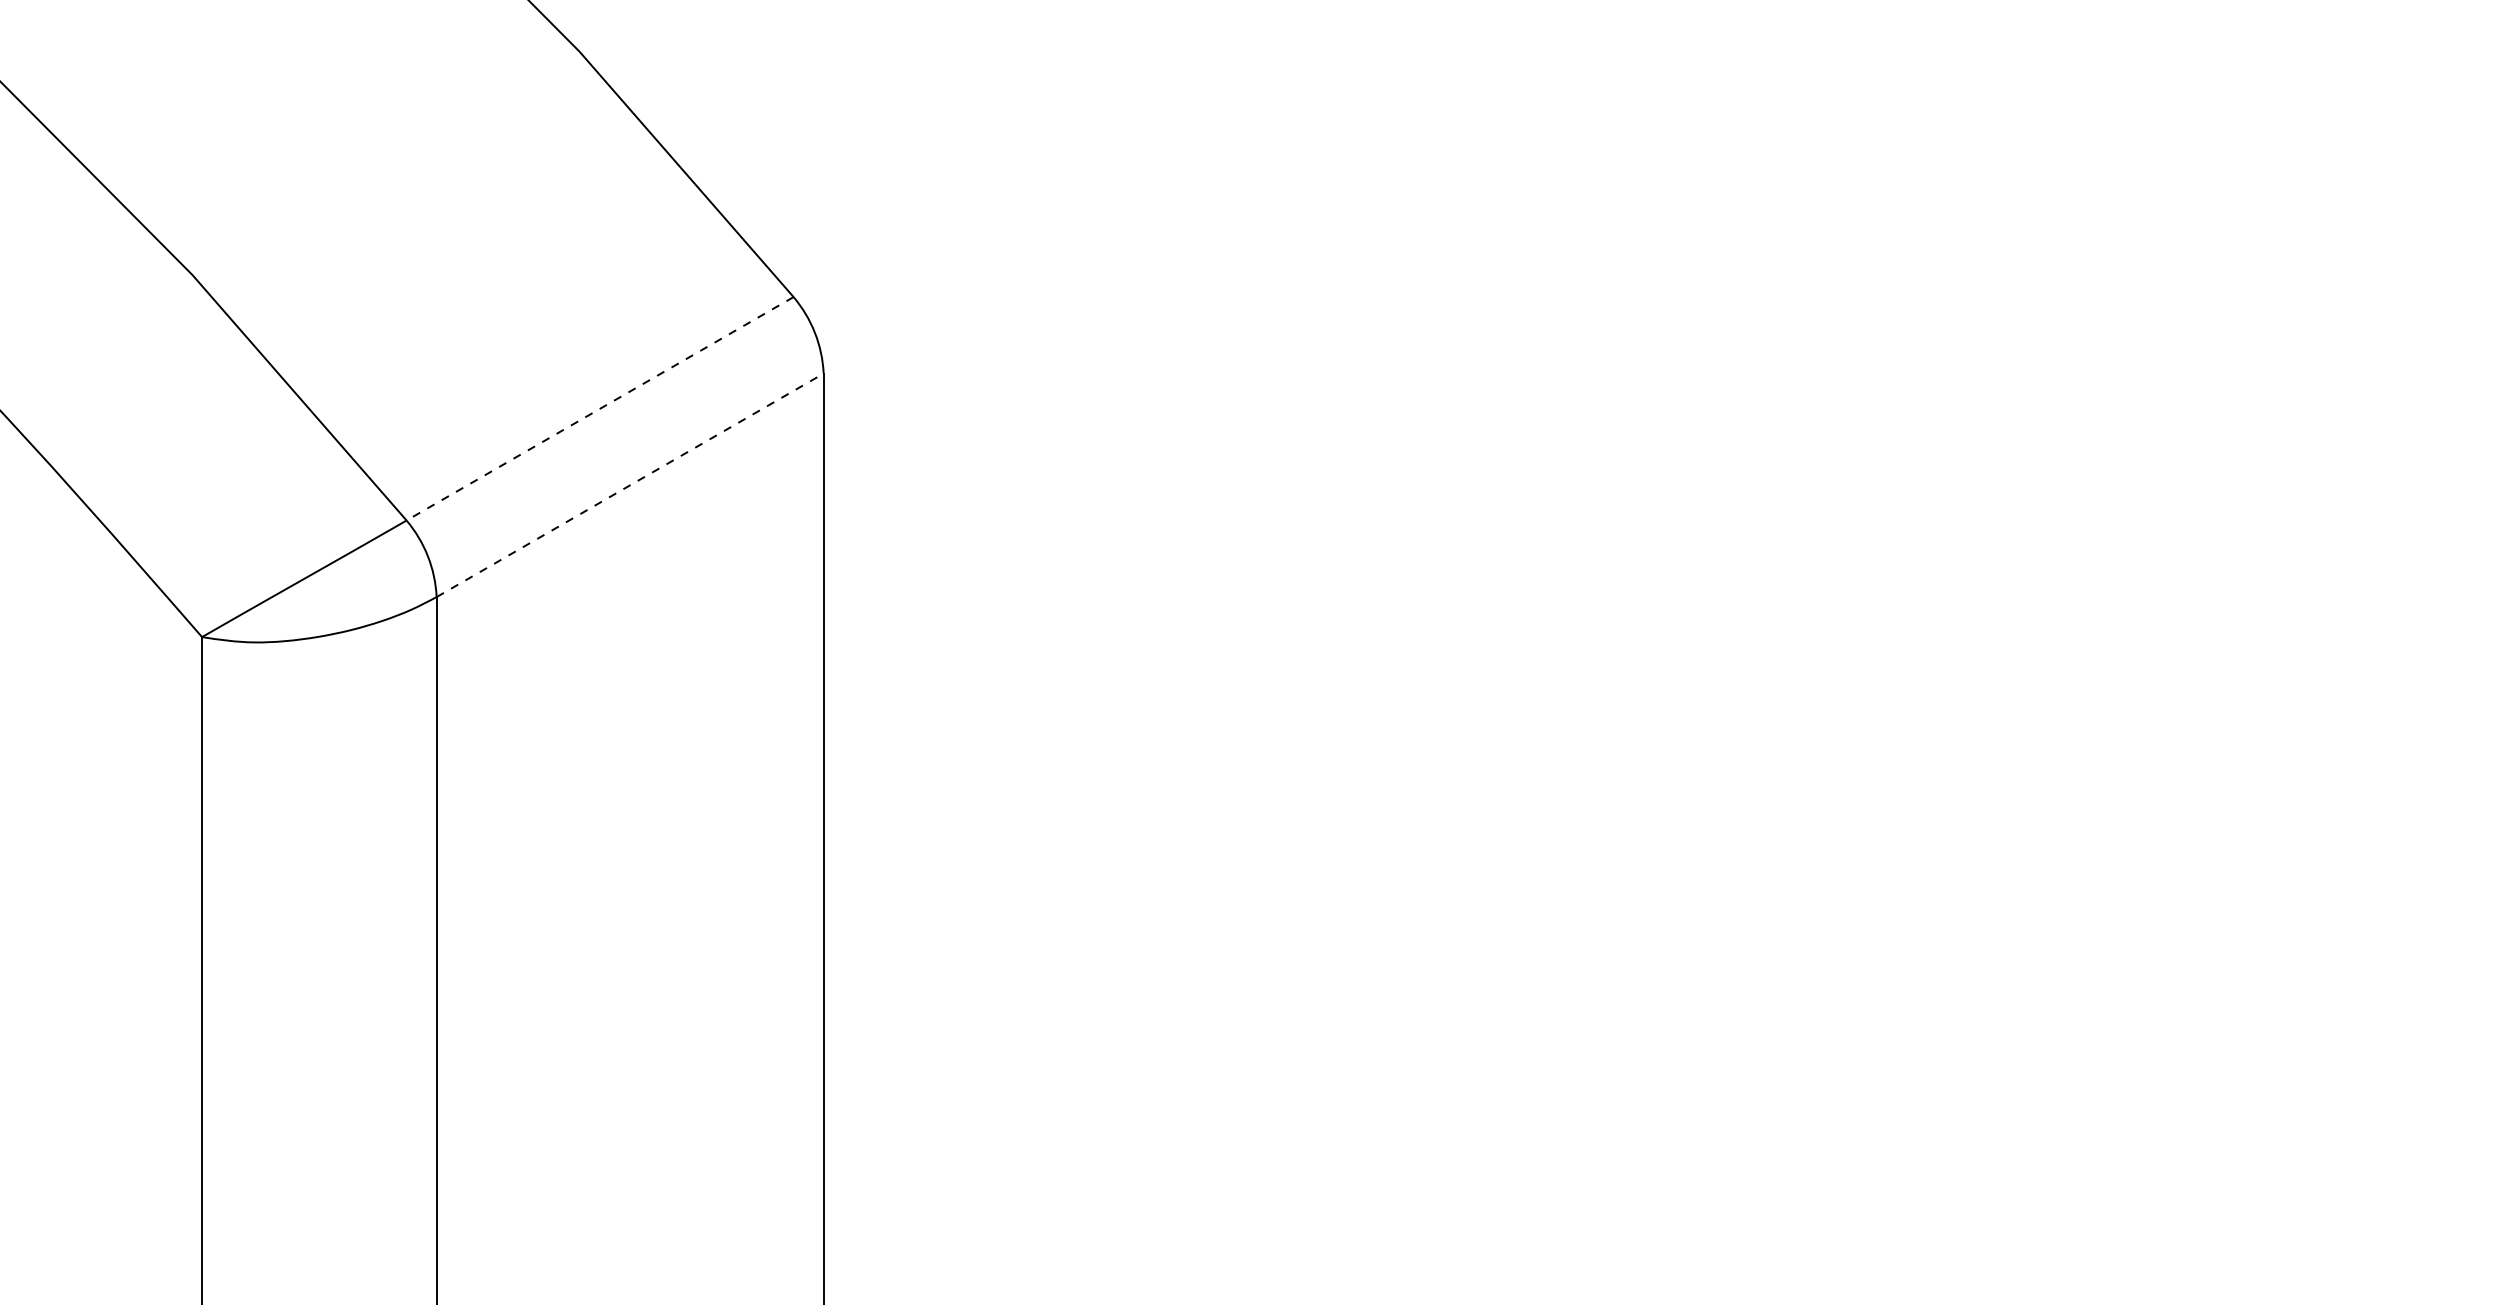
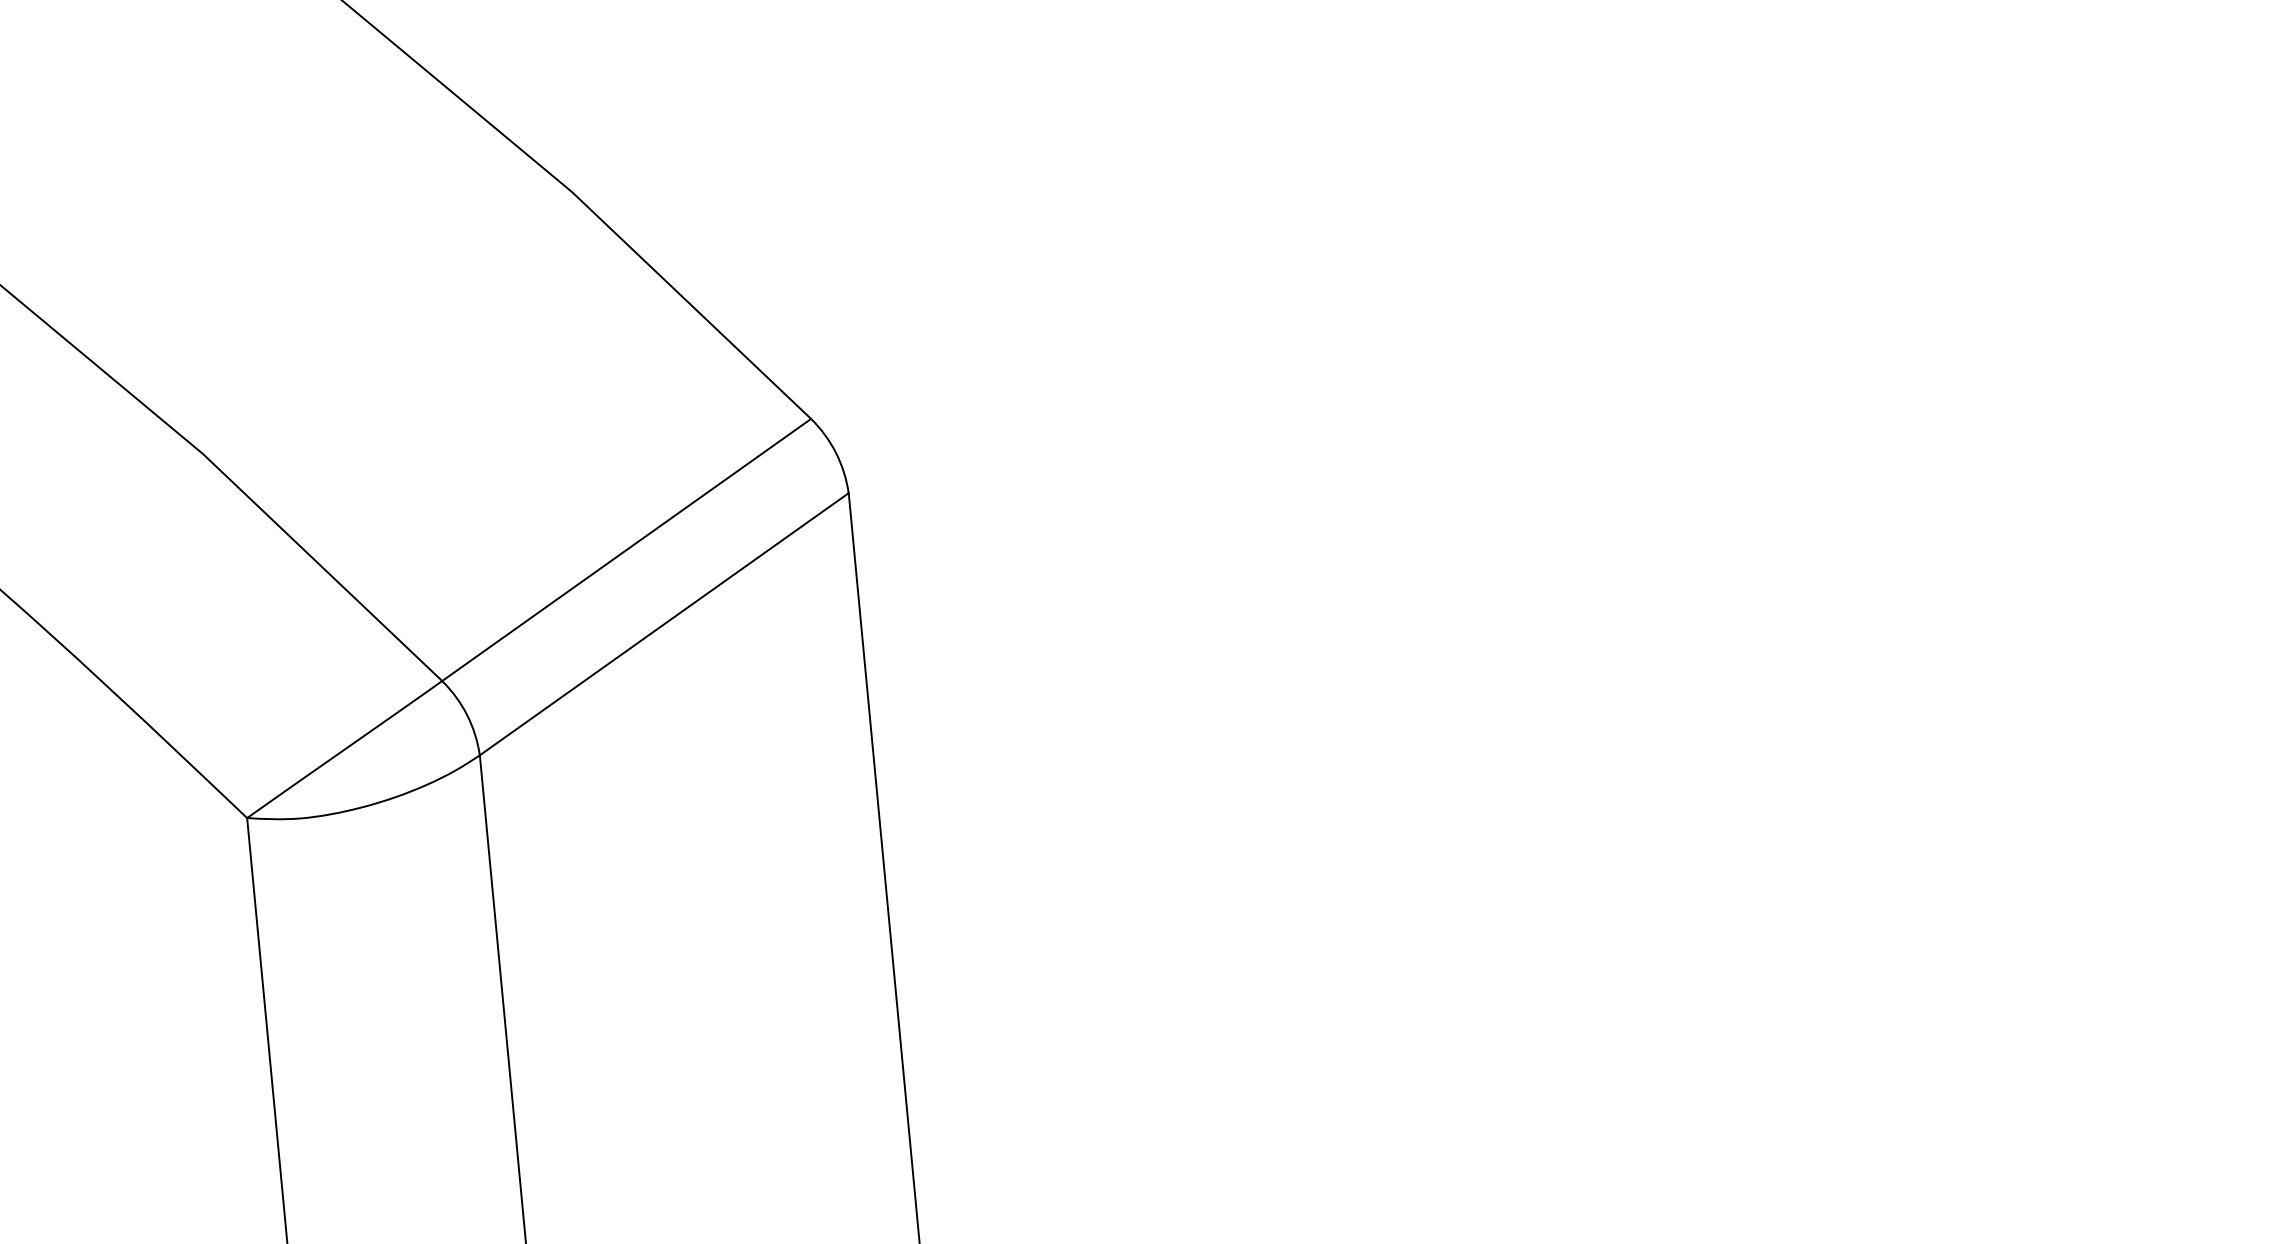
line: (599, 409) -> (626, 550), dashed -> solid
line: (630, 485) -> (664, 624), dashed -> solid

